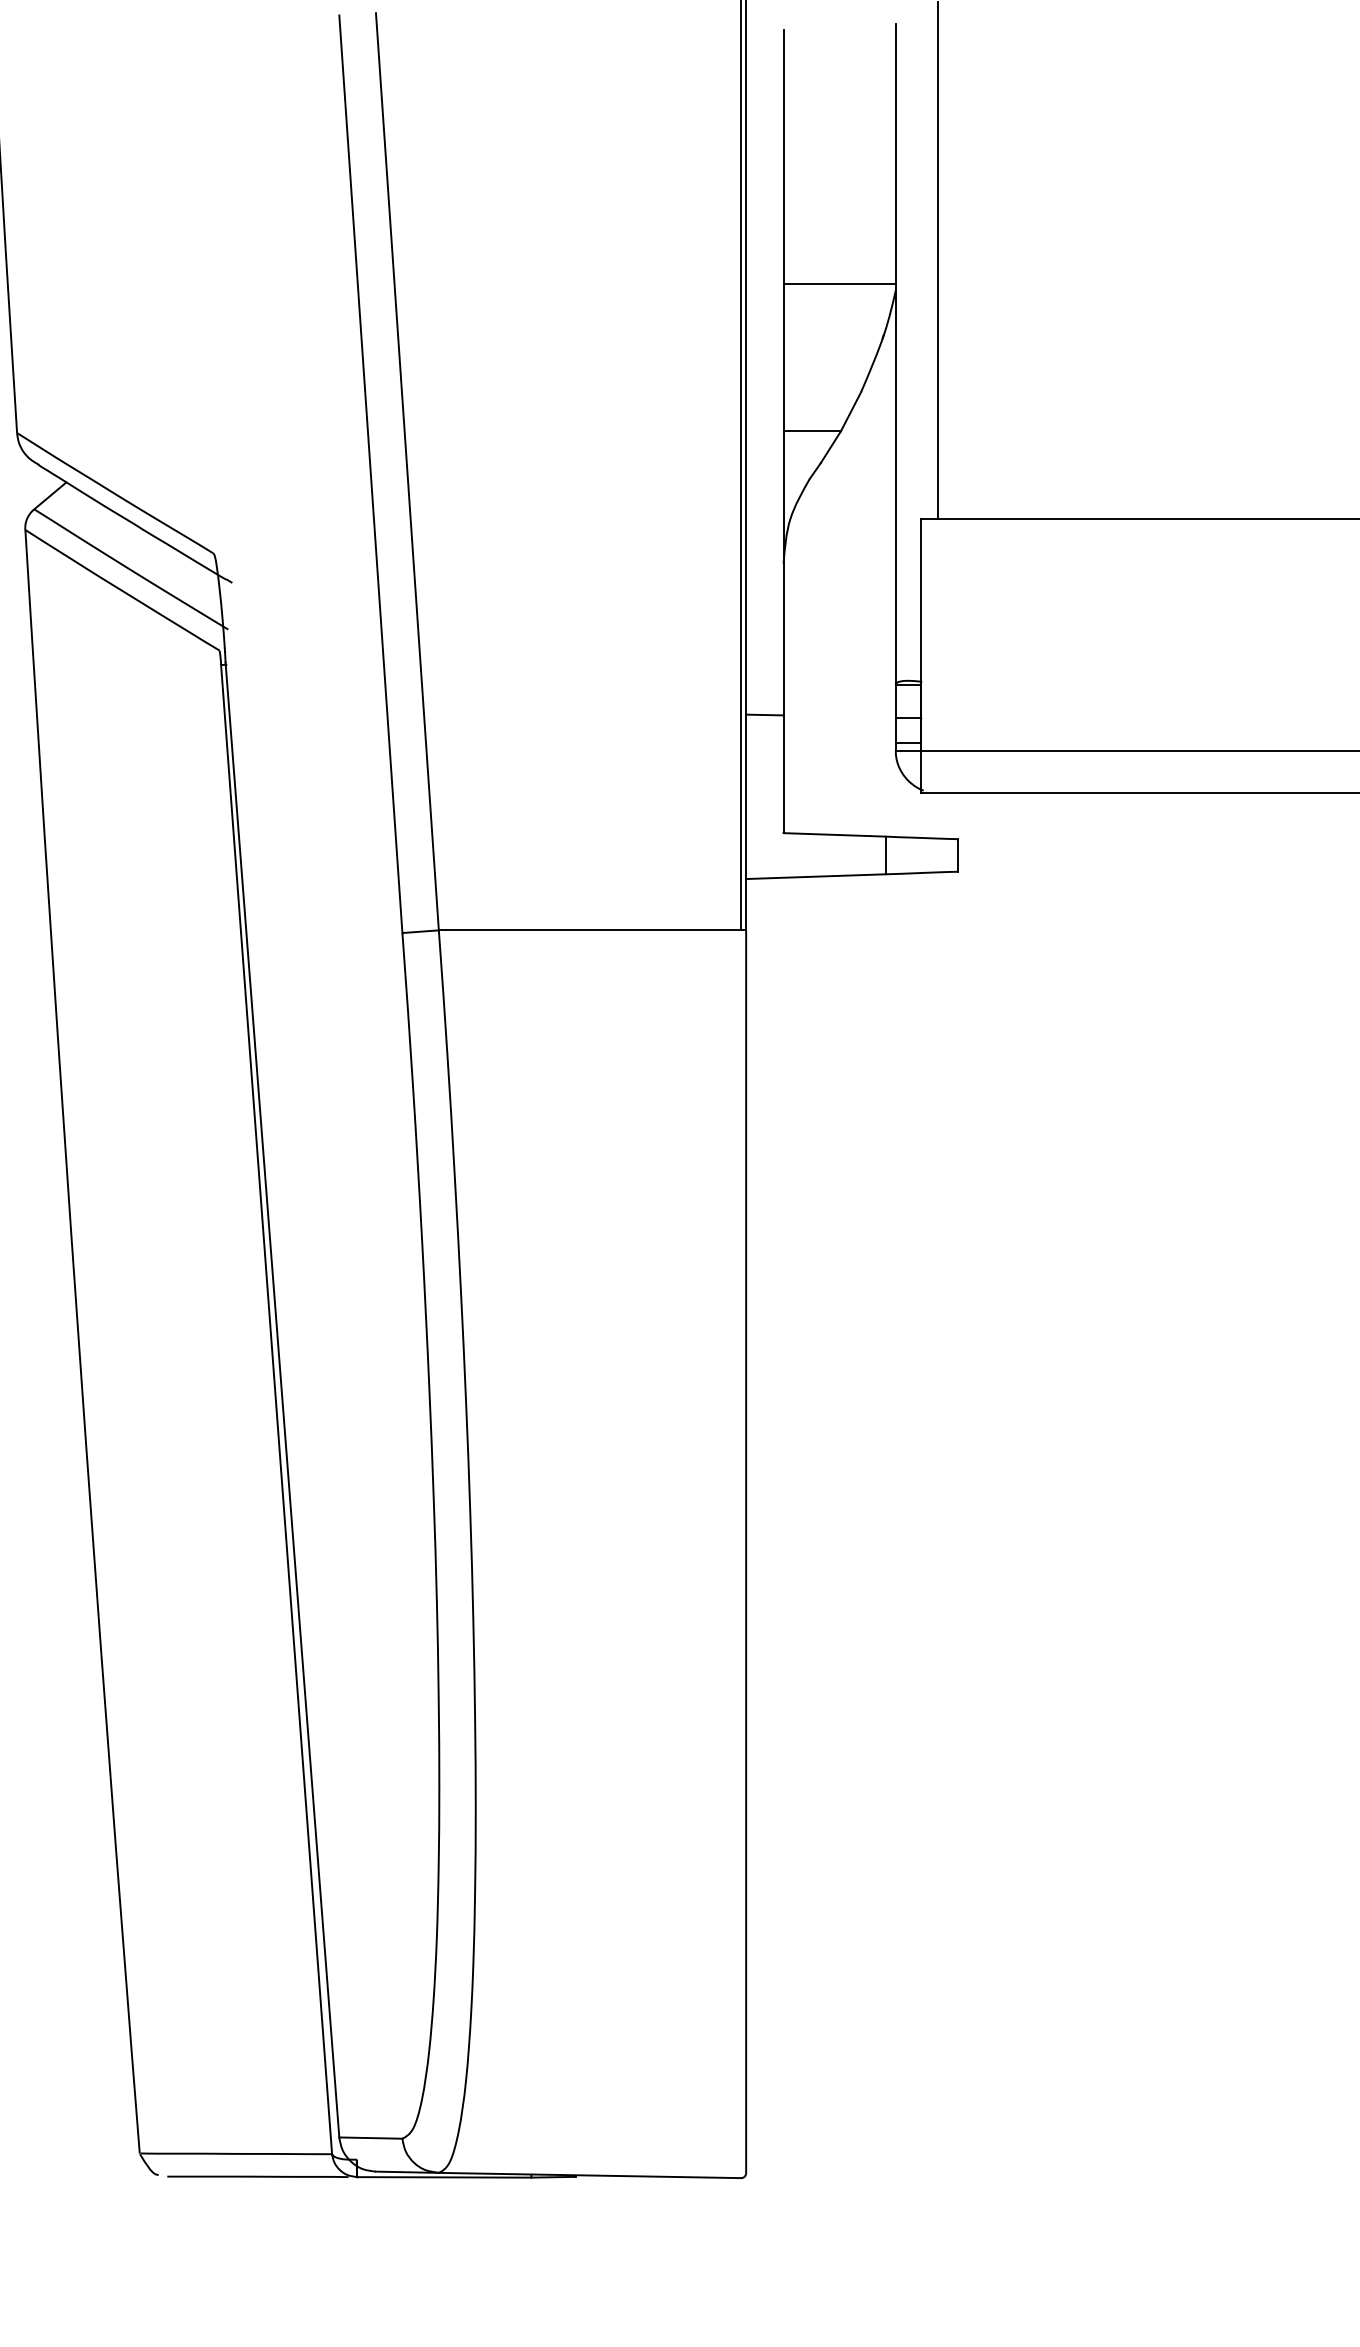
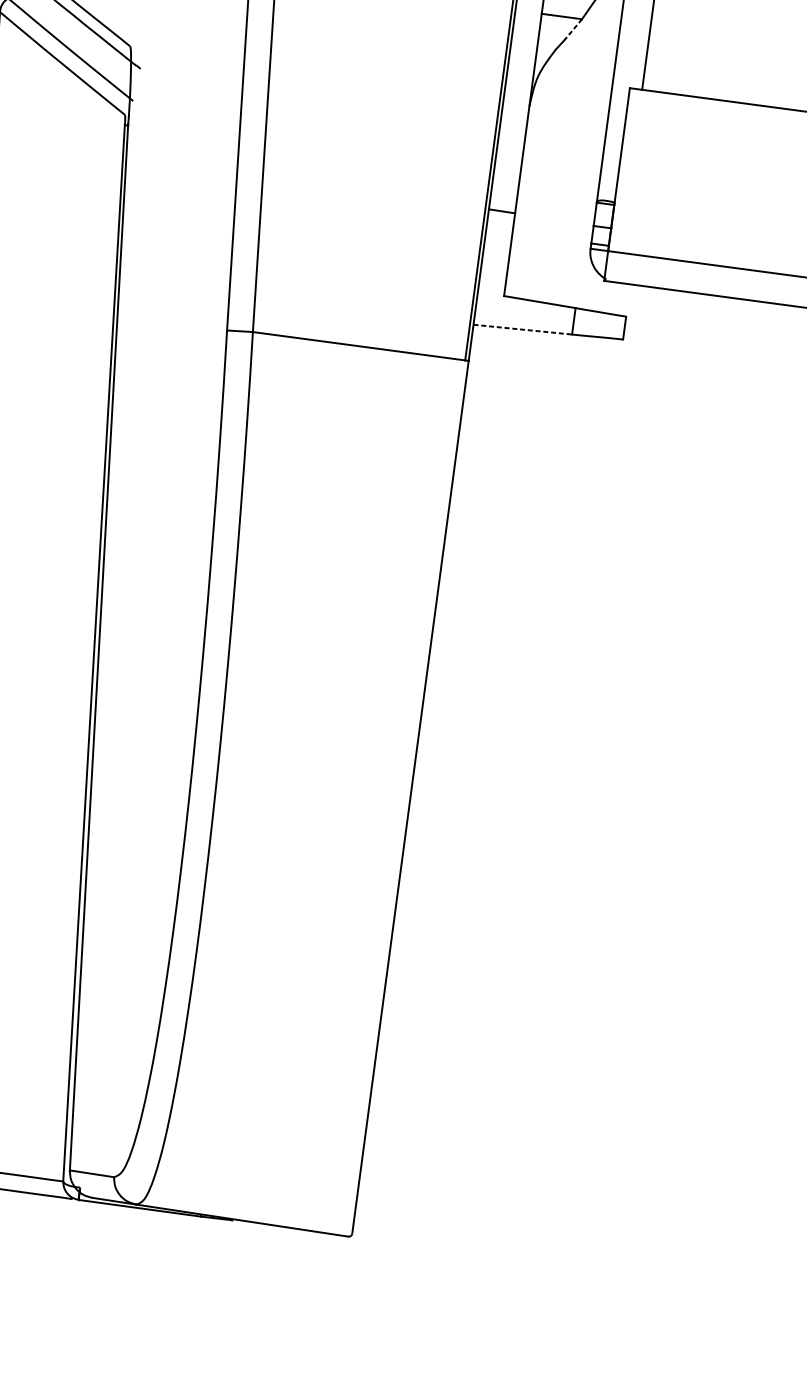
line: (830, 447) -> (573, 29), solid -> dashed
line: (816, 876) -> (523, 329), solid -> dashed

